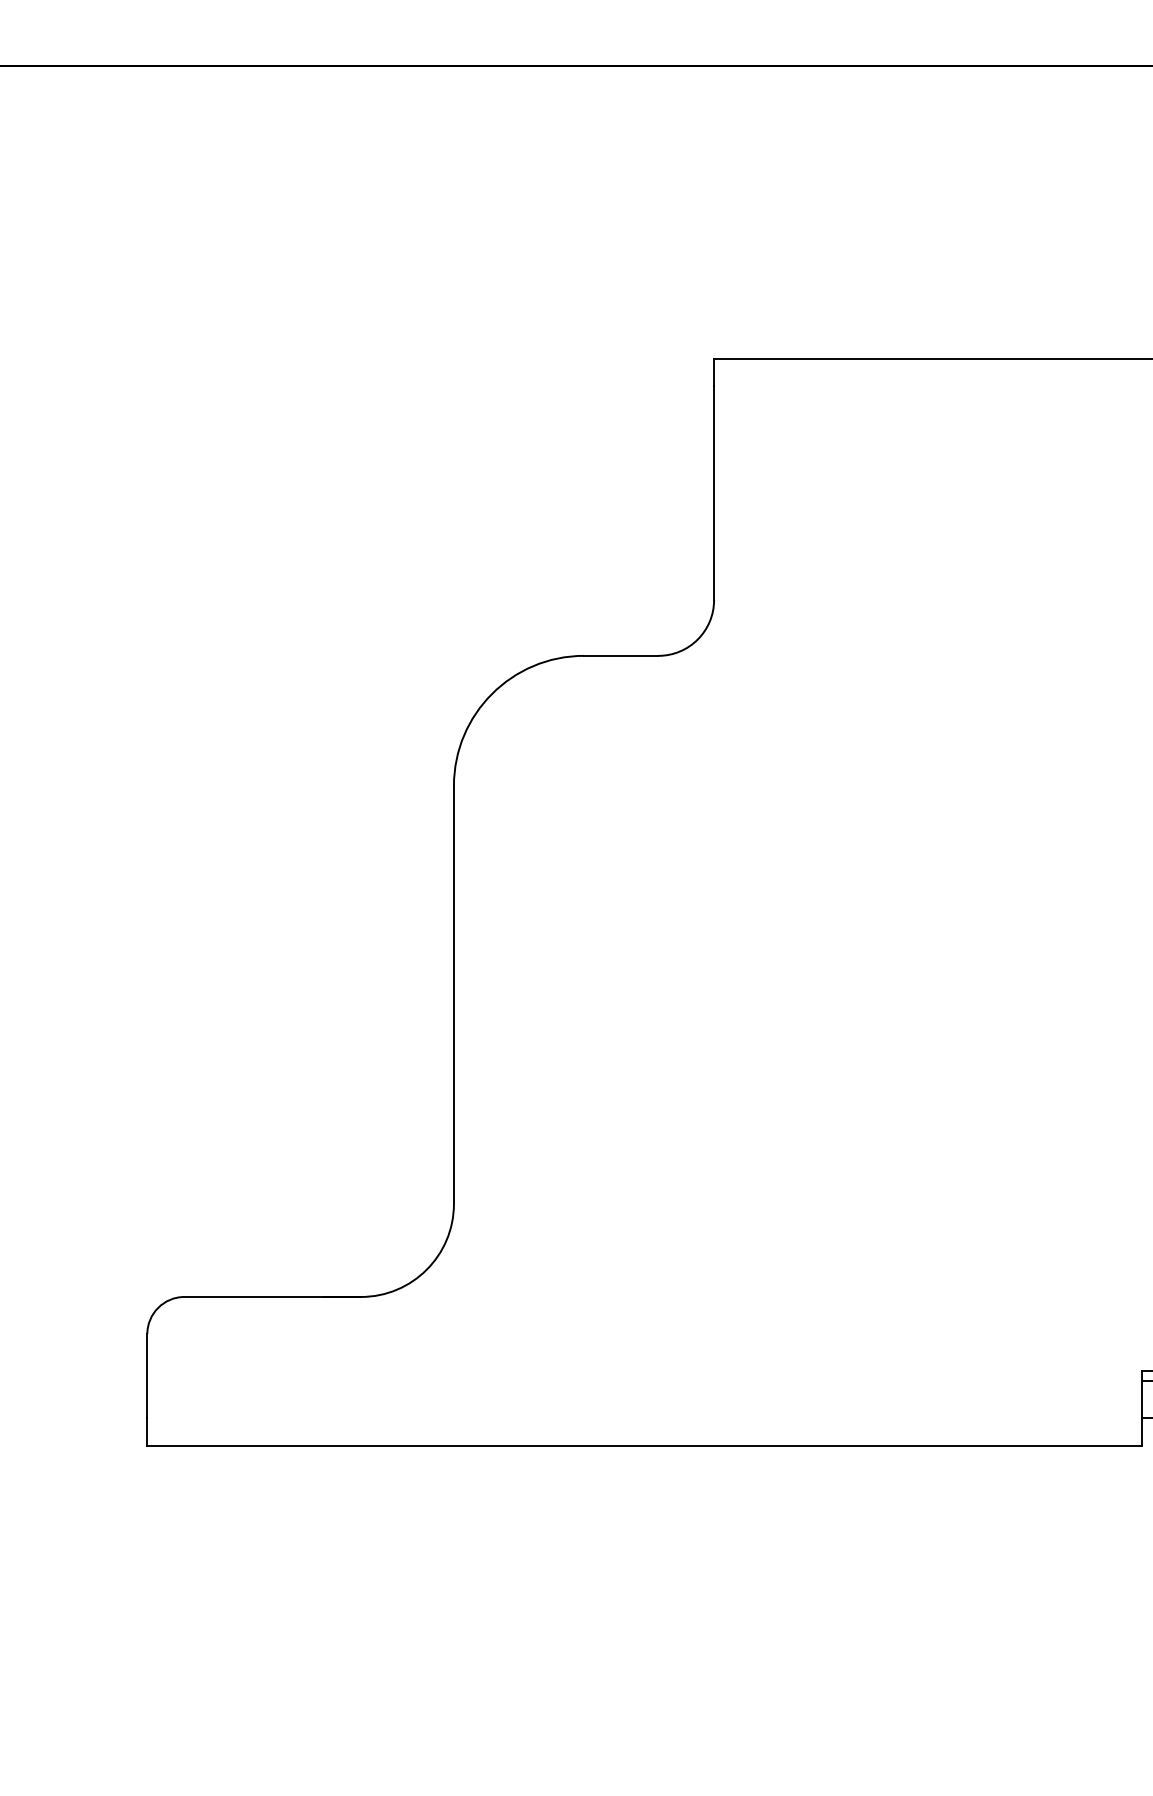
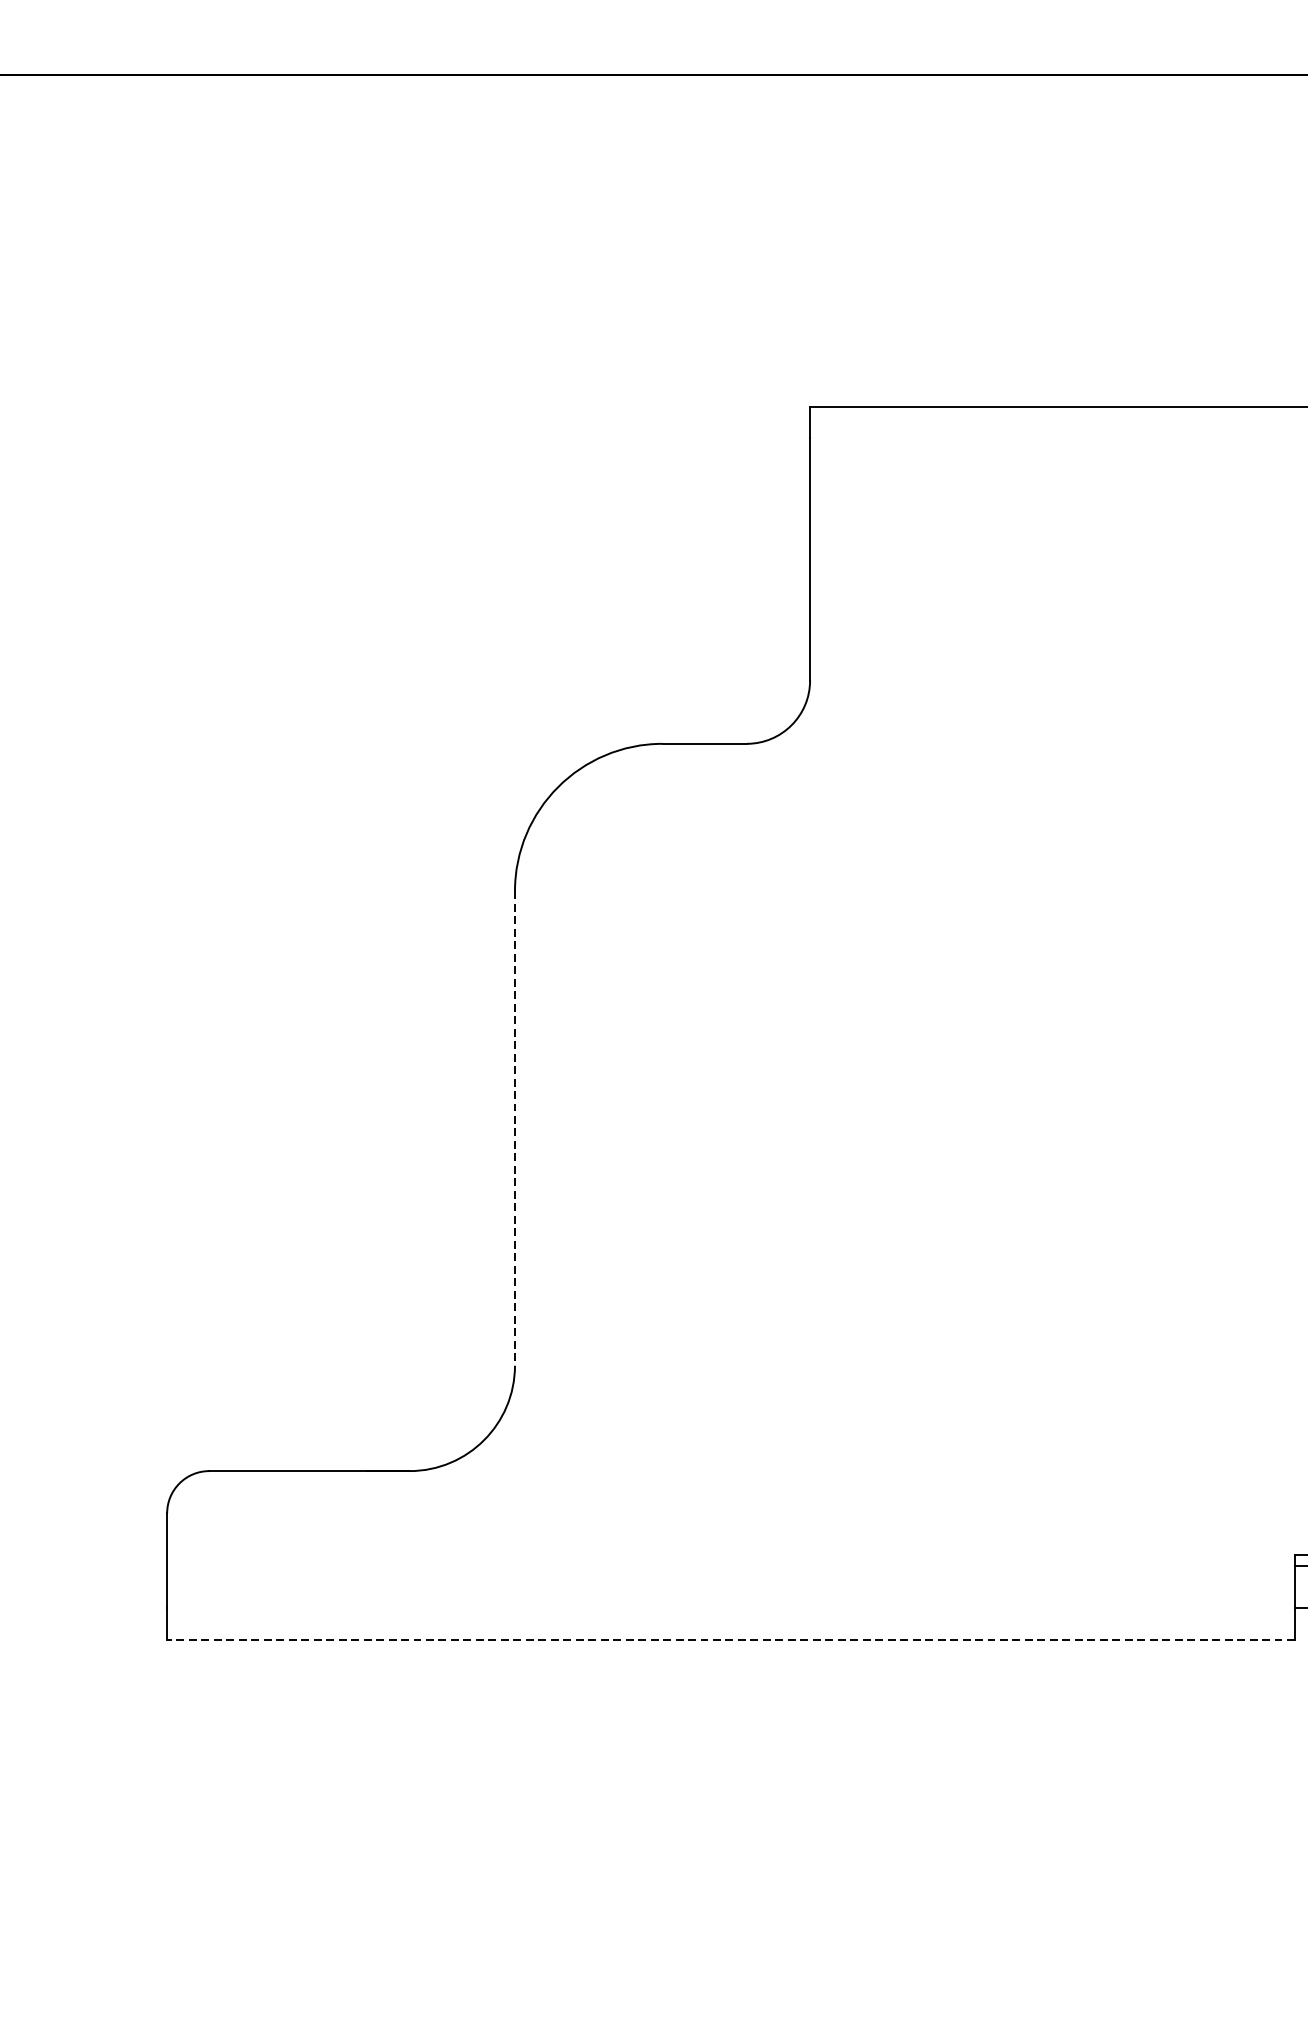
line: (453, 995) -> (514, 1129), solid -> dashed
line: (643, 1445) -> (730, 1639), solid -> dashed

